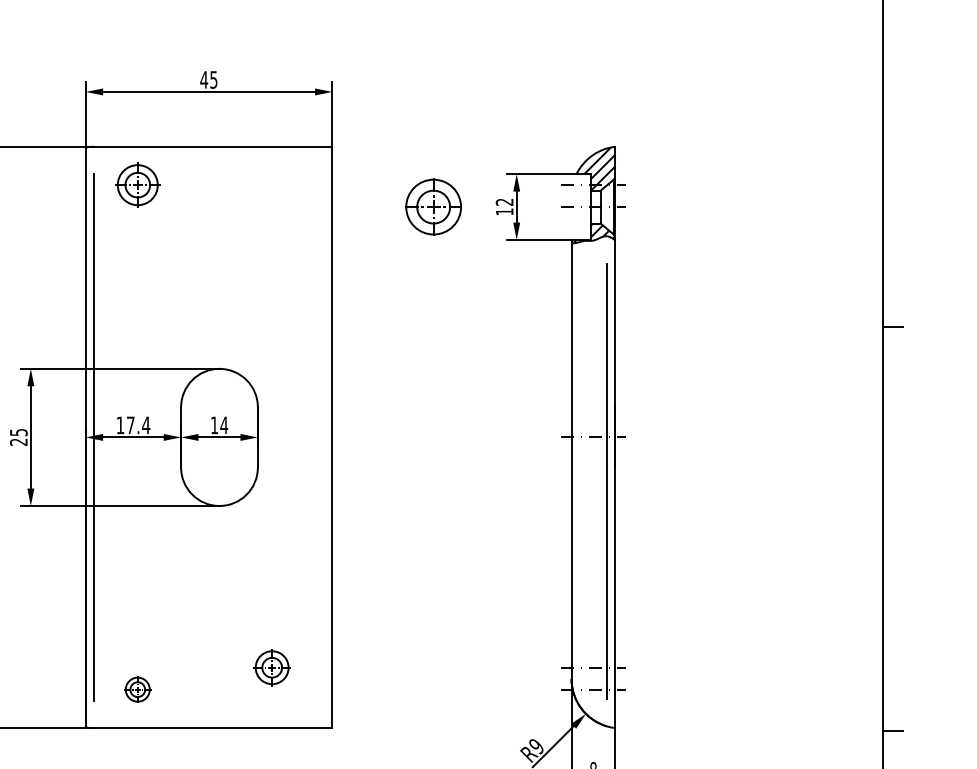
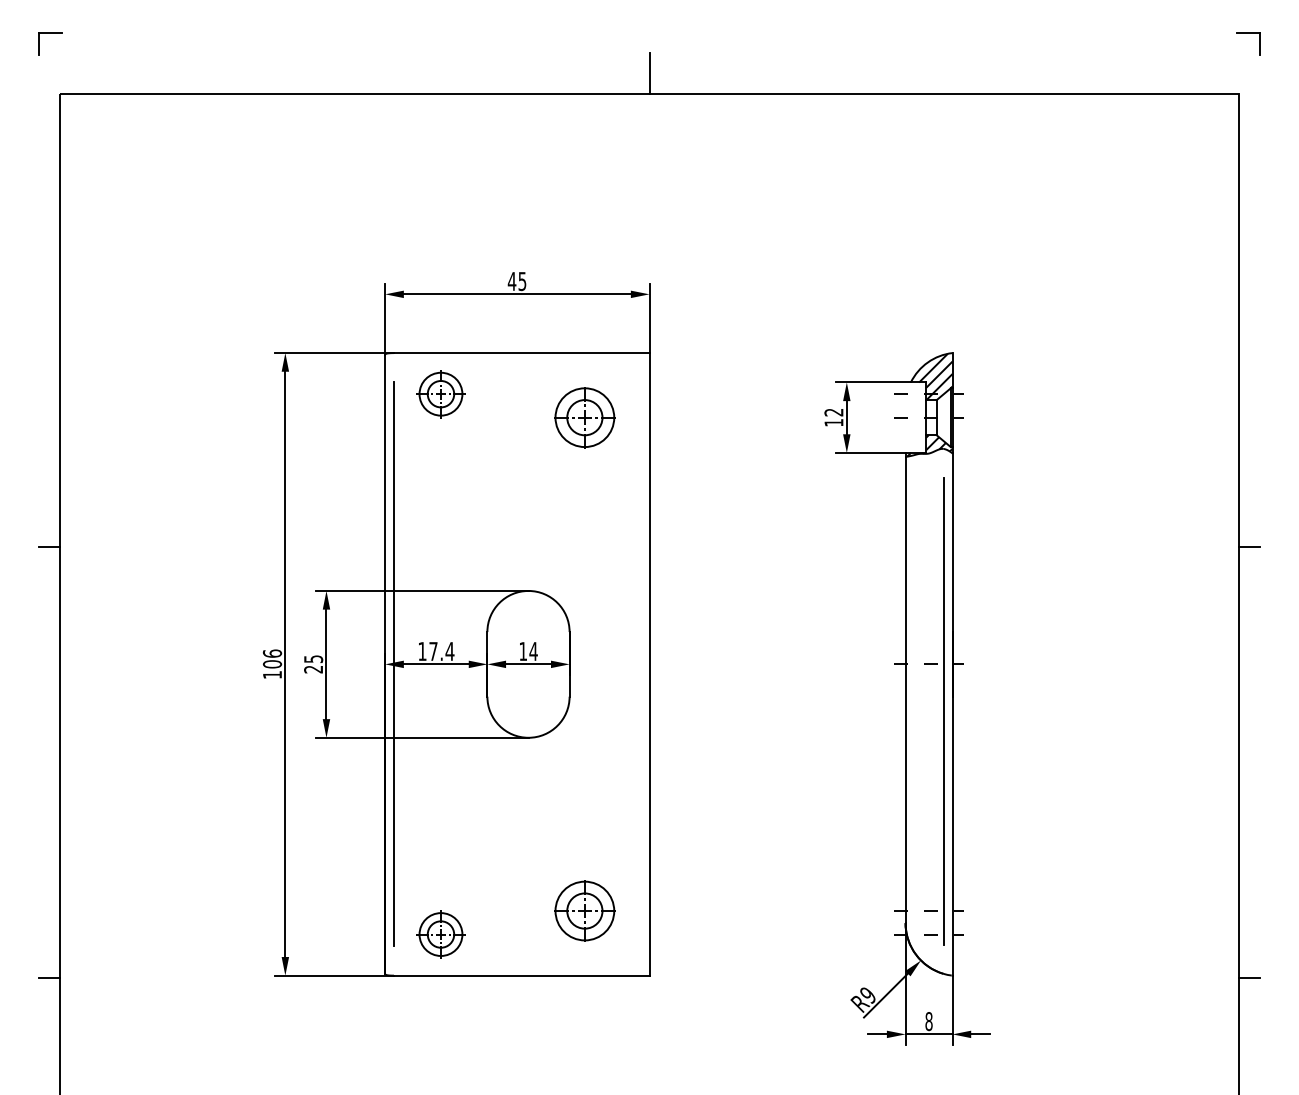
part: (433, 206) -> (584, 417), moved
part: (271, 667) -> (584, 910), size x1.67
part: (137, 689) -> (440, 934), size x1.67

